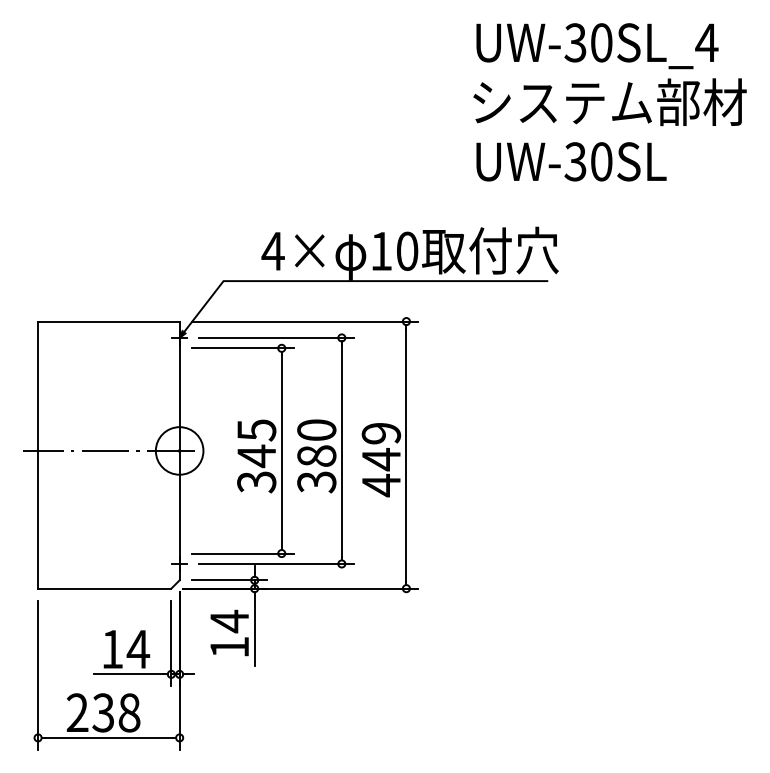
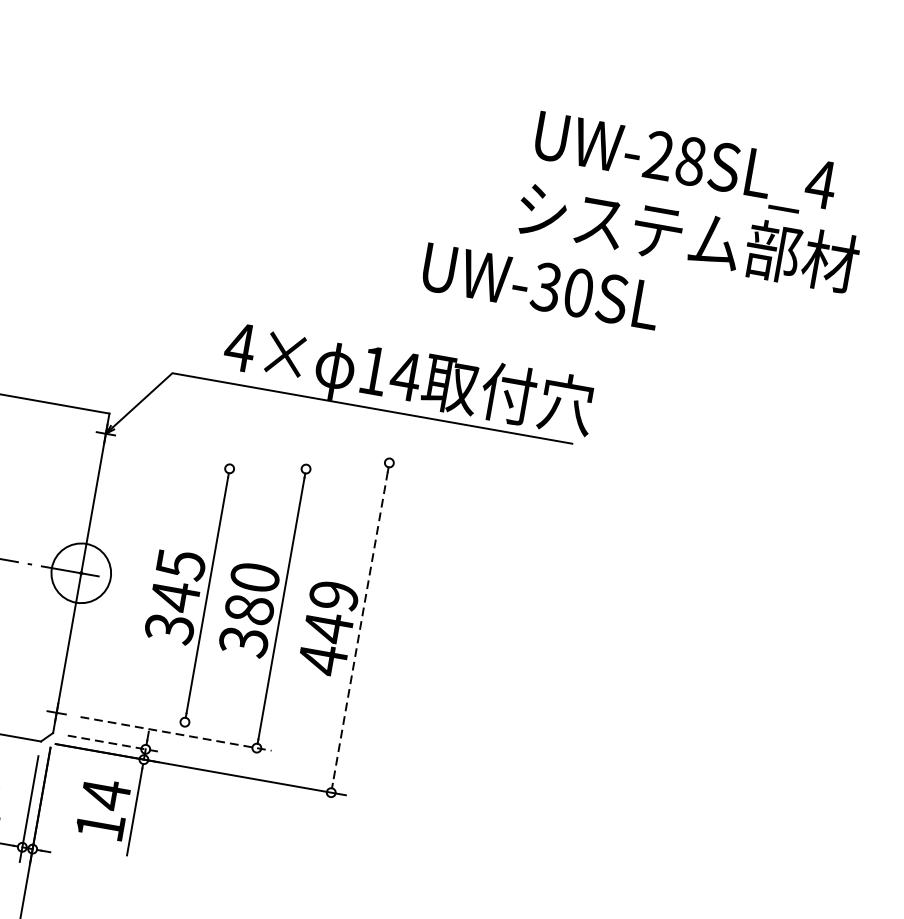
text: (588, 42) -> (674, 158), UW-30SL_4 -> UW-28SL_4
text: (571, 161) -> (541, 286), moved
text: (407, 250) -> (406, 375), 10 -> 14
line: (304, 321) -> (263, 440), removed
line: (276, 337) -> (225, 454), removed
line: (242, 348) -> (181, 460), removed
line: (406, 455) -> (360, 628), solid -> dashed
line: (242, 553) -> (136, 713), removed
line: (276, 563) -> (176, 733), solid -> dashed
line: (229, 580) -> (114, 744), solid -> dashed

